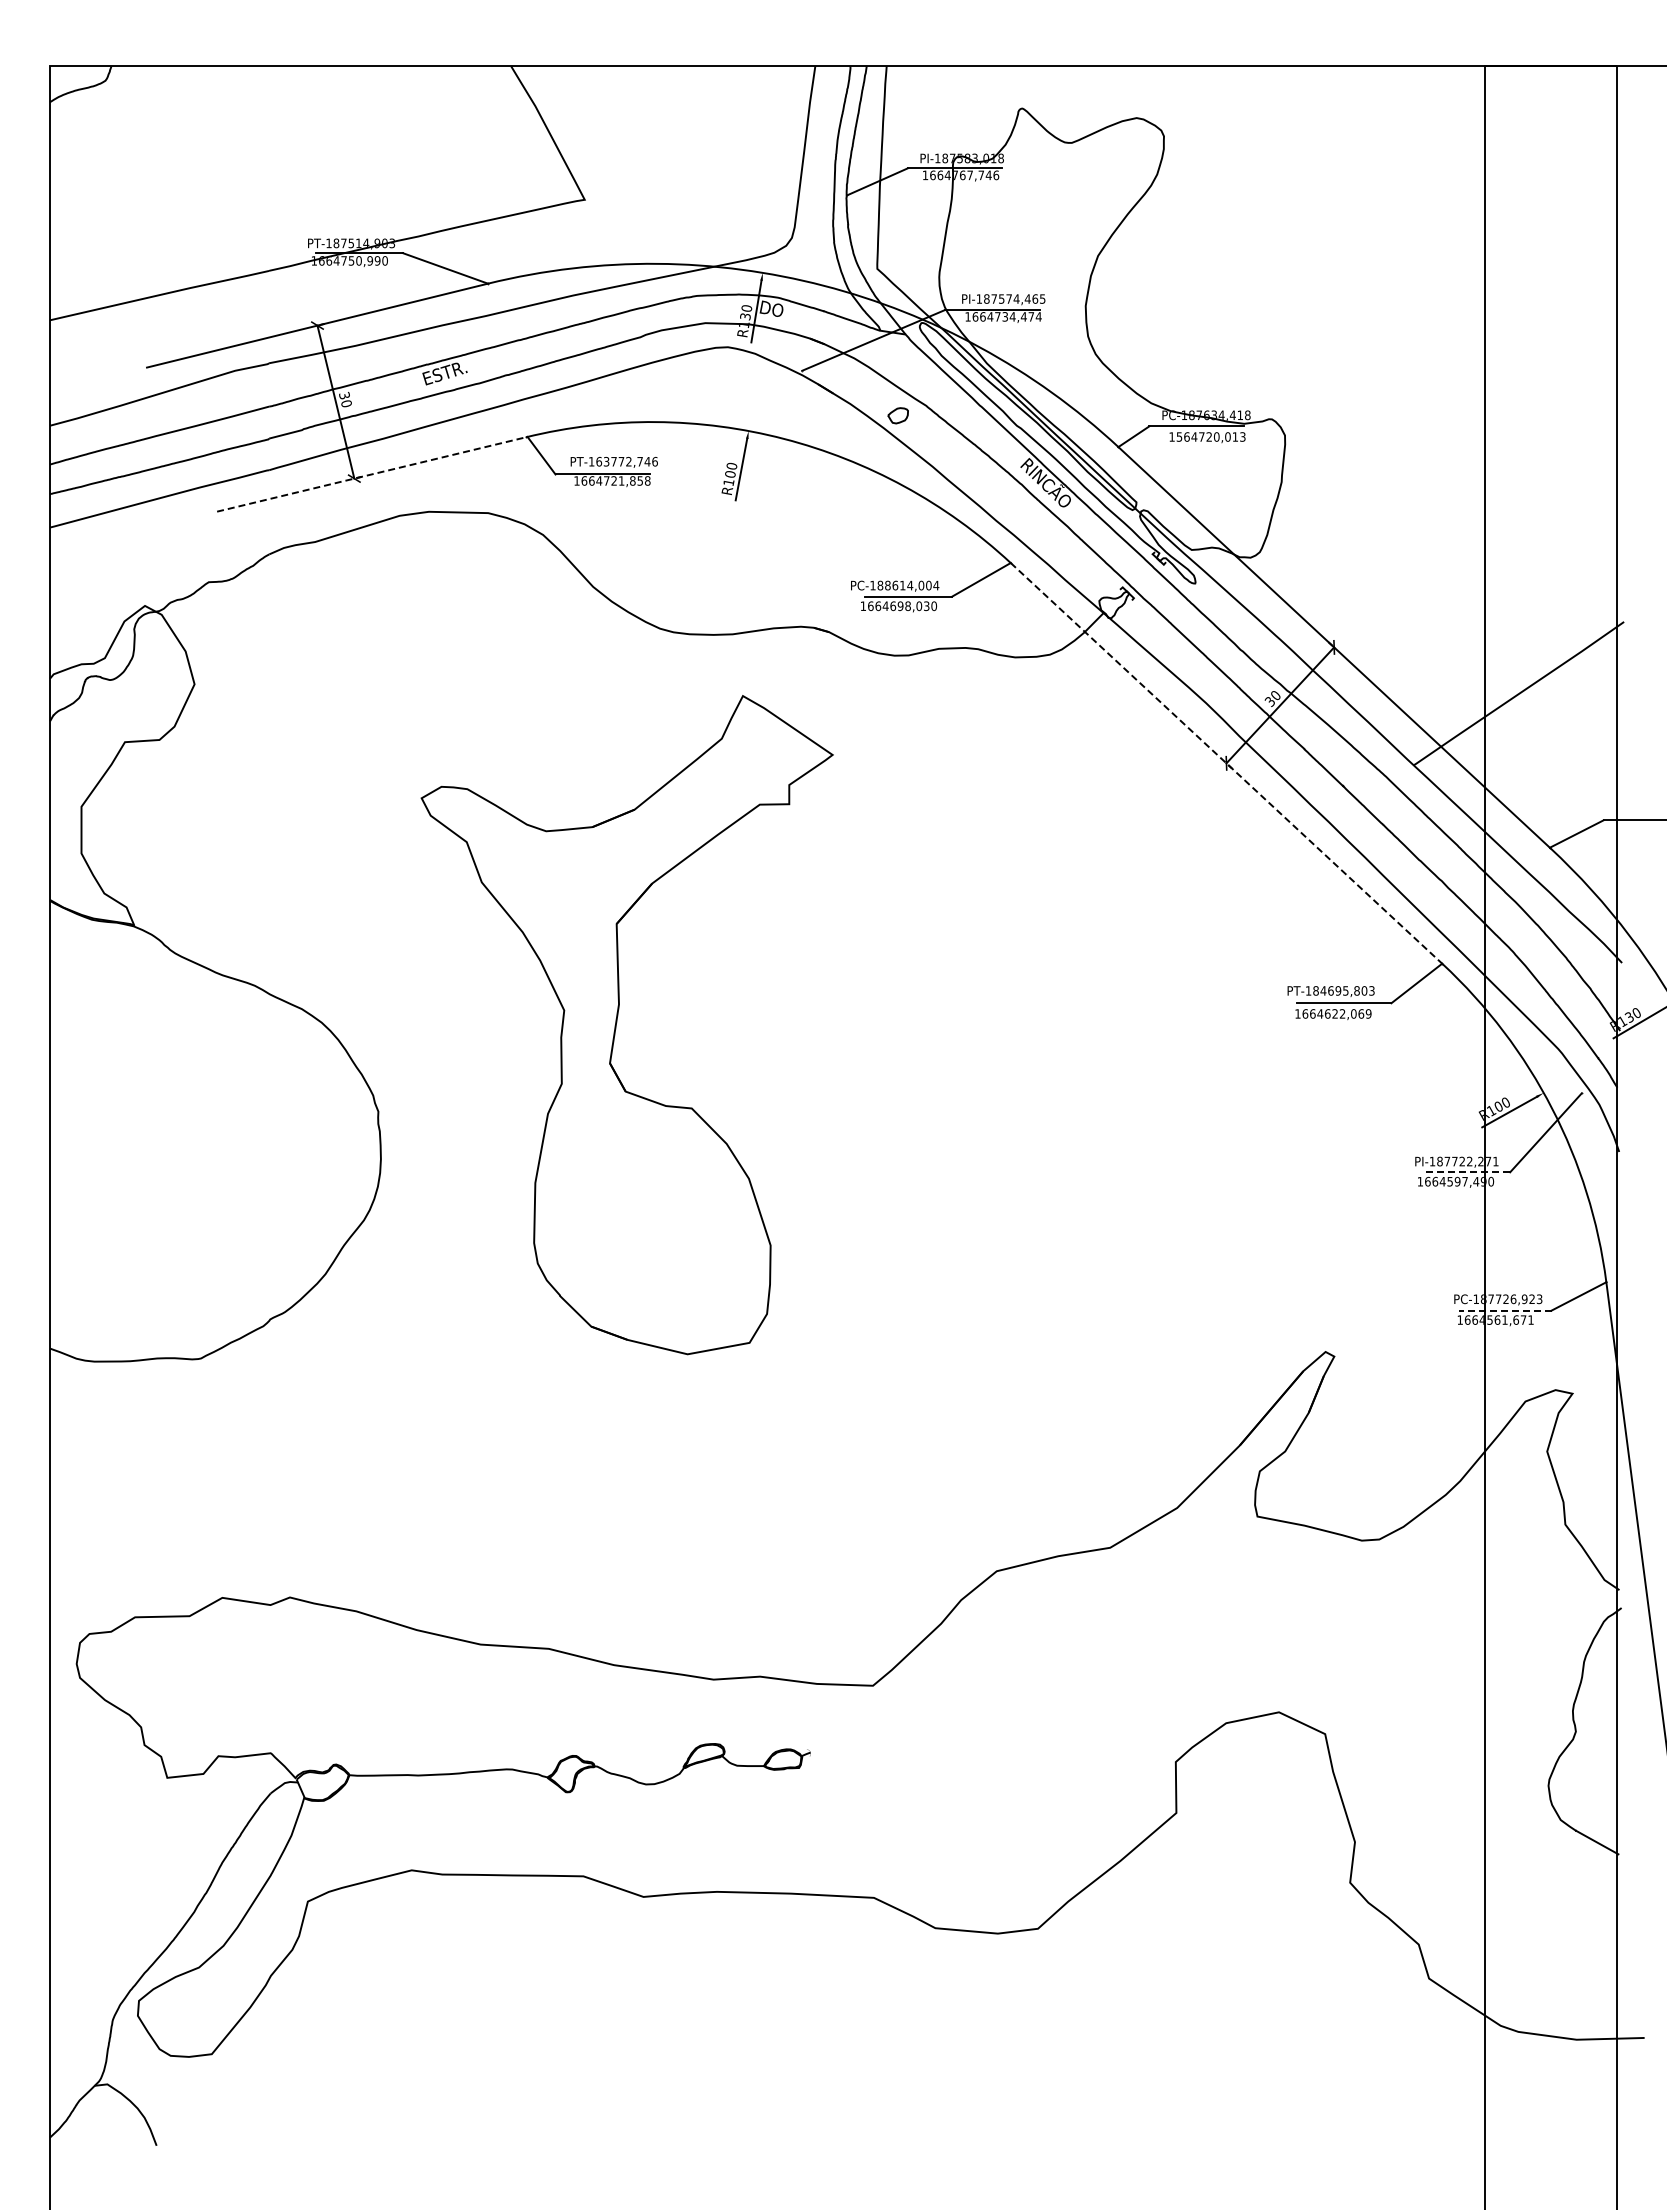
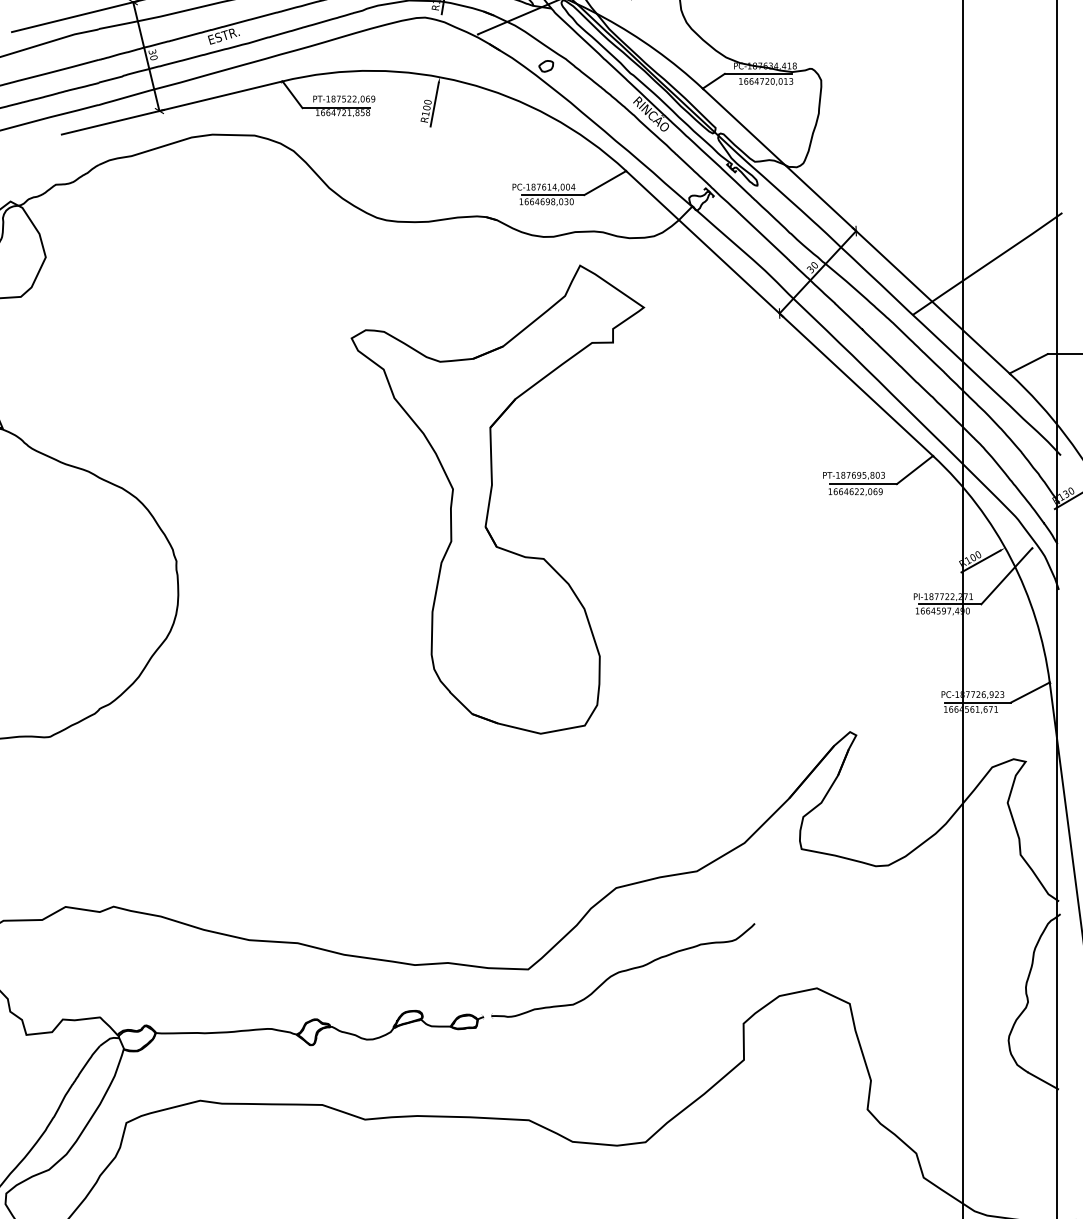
text: (1179, 436) -> (746, 81), 1564720,013 -> 1664720,013
text: (626, 461) -> (352, 98), PT-163772,746 -> PT-187522,069
line: (371, 474) -> (171, 108), dashed -> solid
text: (887, 585) -> (538, 187), PC-188614,004 -> PC-187614,004
line: (1226, 763) -> (779, 313), dashed -> solid
text: (1323, 990) -> (848, 475), PT-184695,803 -> PT-187695,803
part: (617, 1022) -> (490, 497), moved
line: (1466, 1172) -> (950, 604), dashed -> solid
line: (1504, 1310) -> (977, 702), dashed -> solid
part: (1006, 1687) -> (623, 970), added

